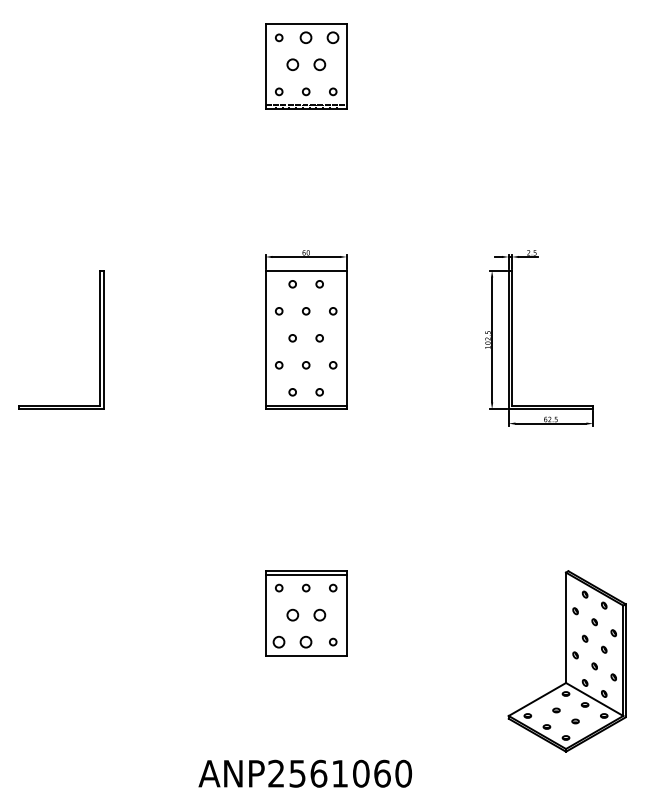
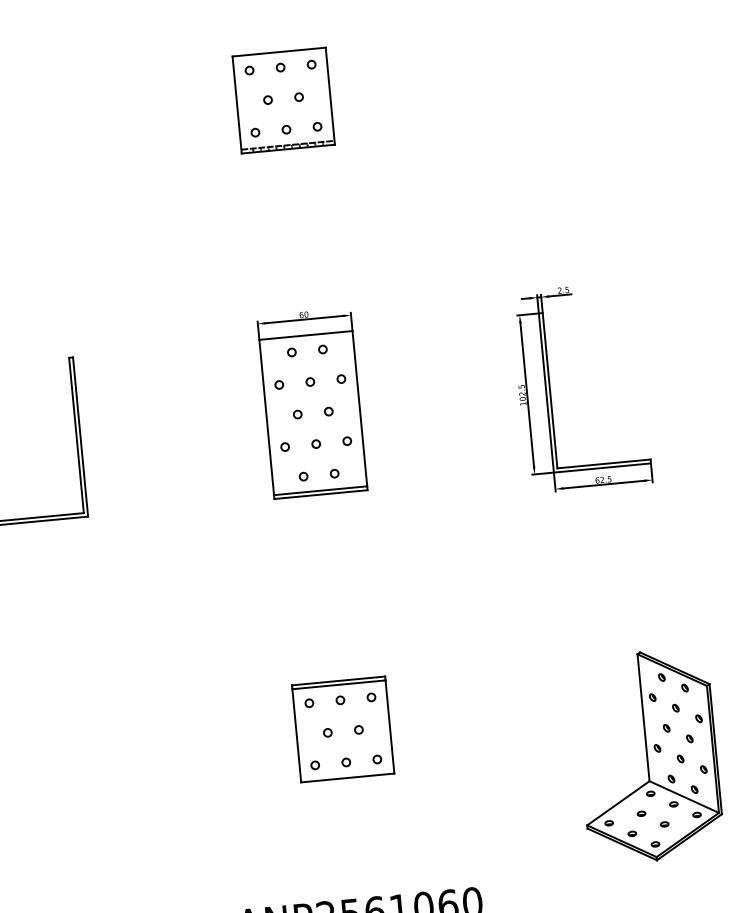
circle: (306, 37) -> (280, 67), size x0.62
circle: (333, 37) -> (311, 64), size x0.62
circle: (292, 64) -> (267, 99), size x0.62
circle: (319, 64) -> (298, 96), size x0.62
circle: (292, 614) -> (327, 732), size x0.62
circle: (319, 614) -> (358, 729), size x0.62
circle: (279, 641) -> (315, 764), size x0.62
circle: (306, 641) -> (346, 761), size x0.62

